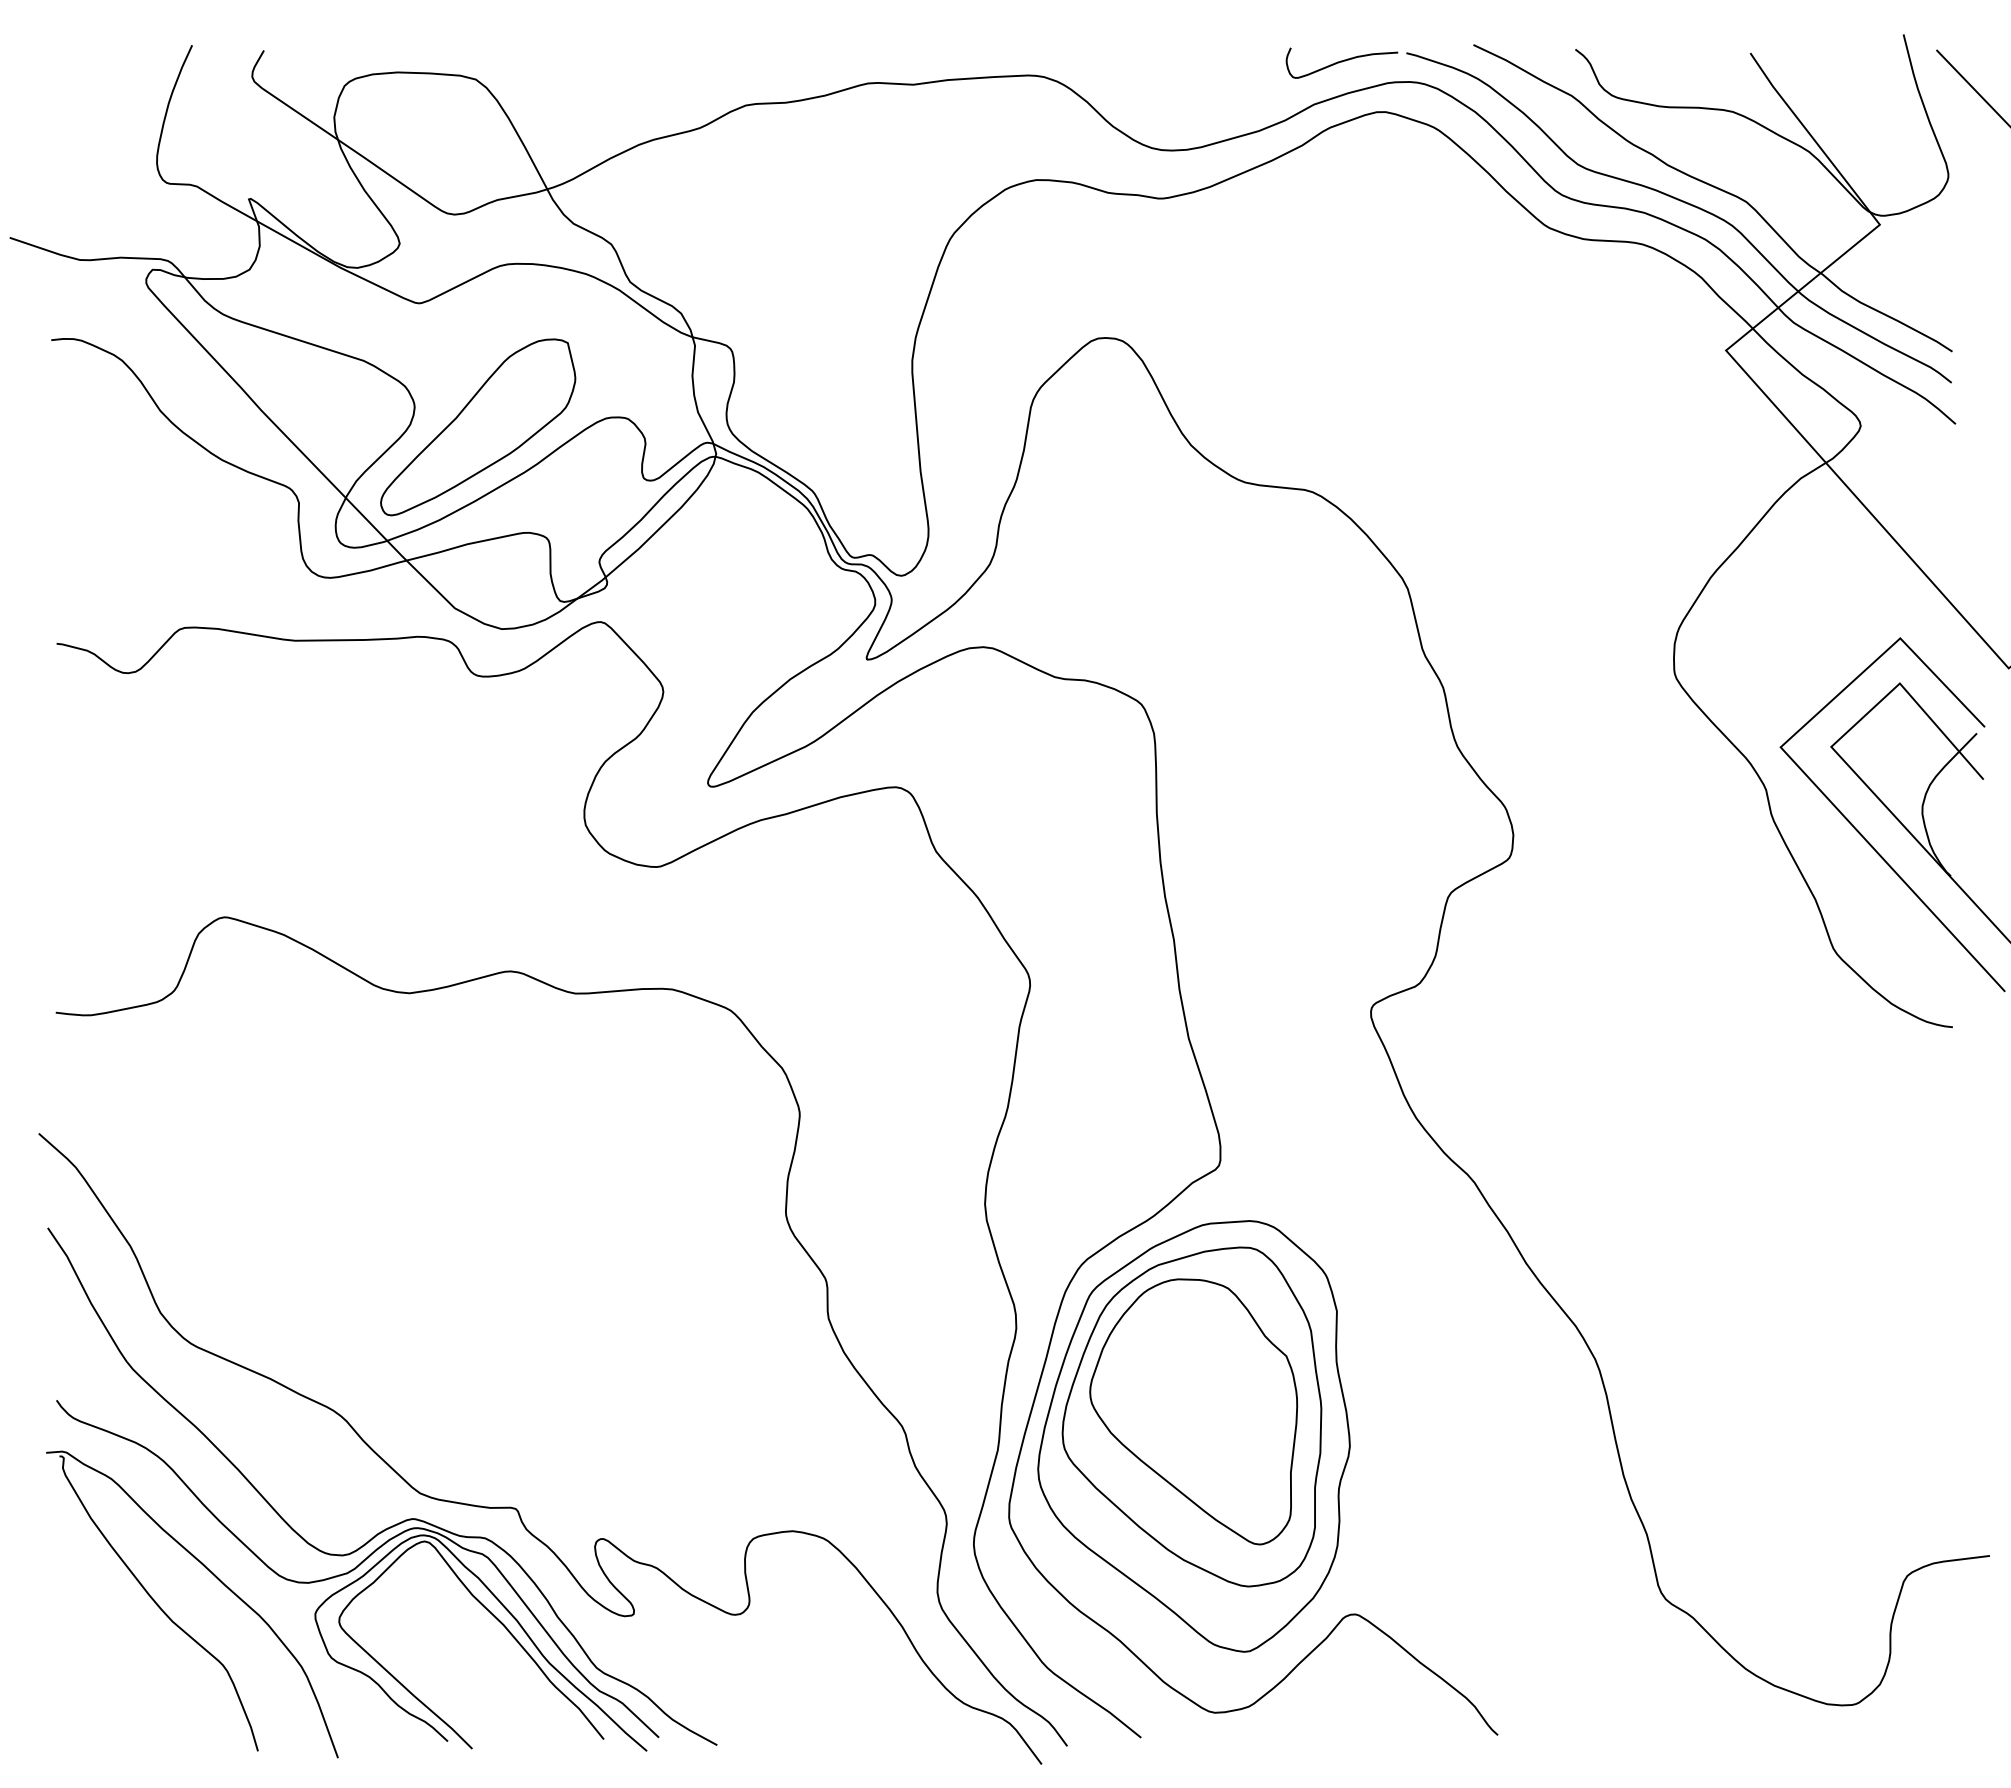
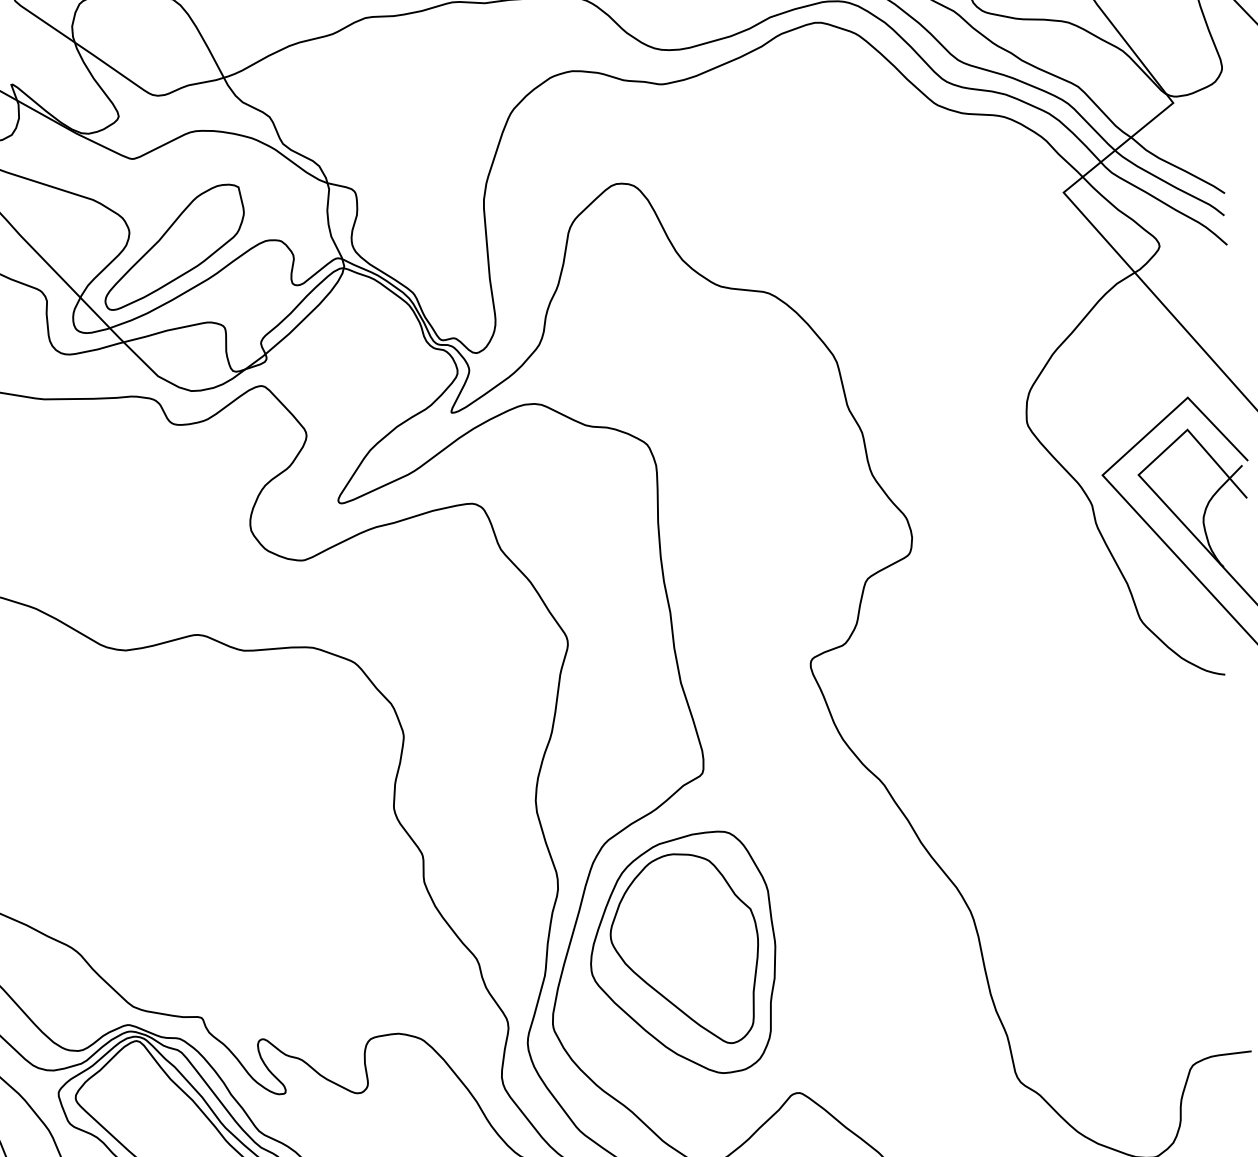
part: (1193, 1436) -> (684, 966), removed

